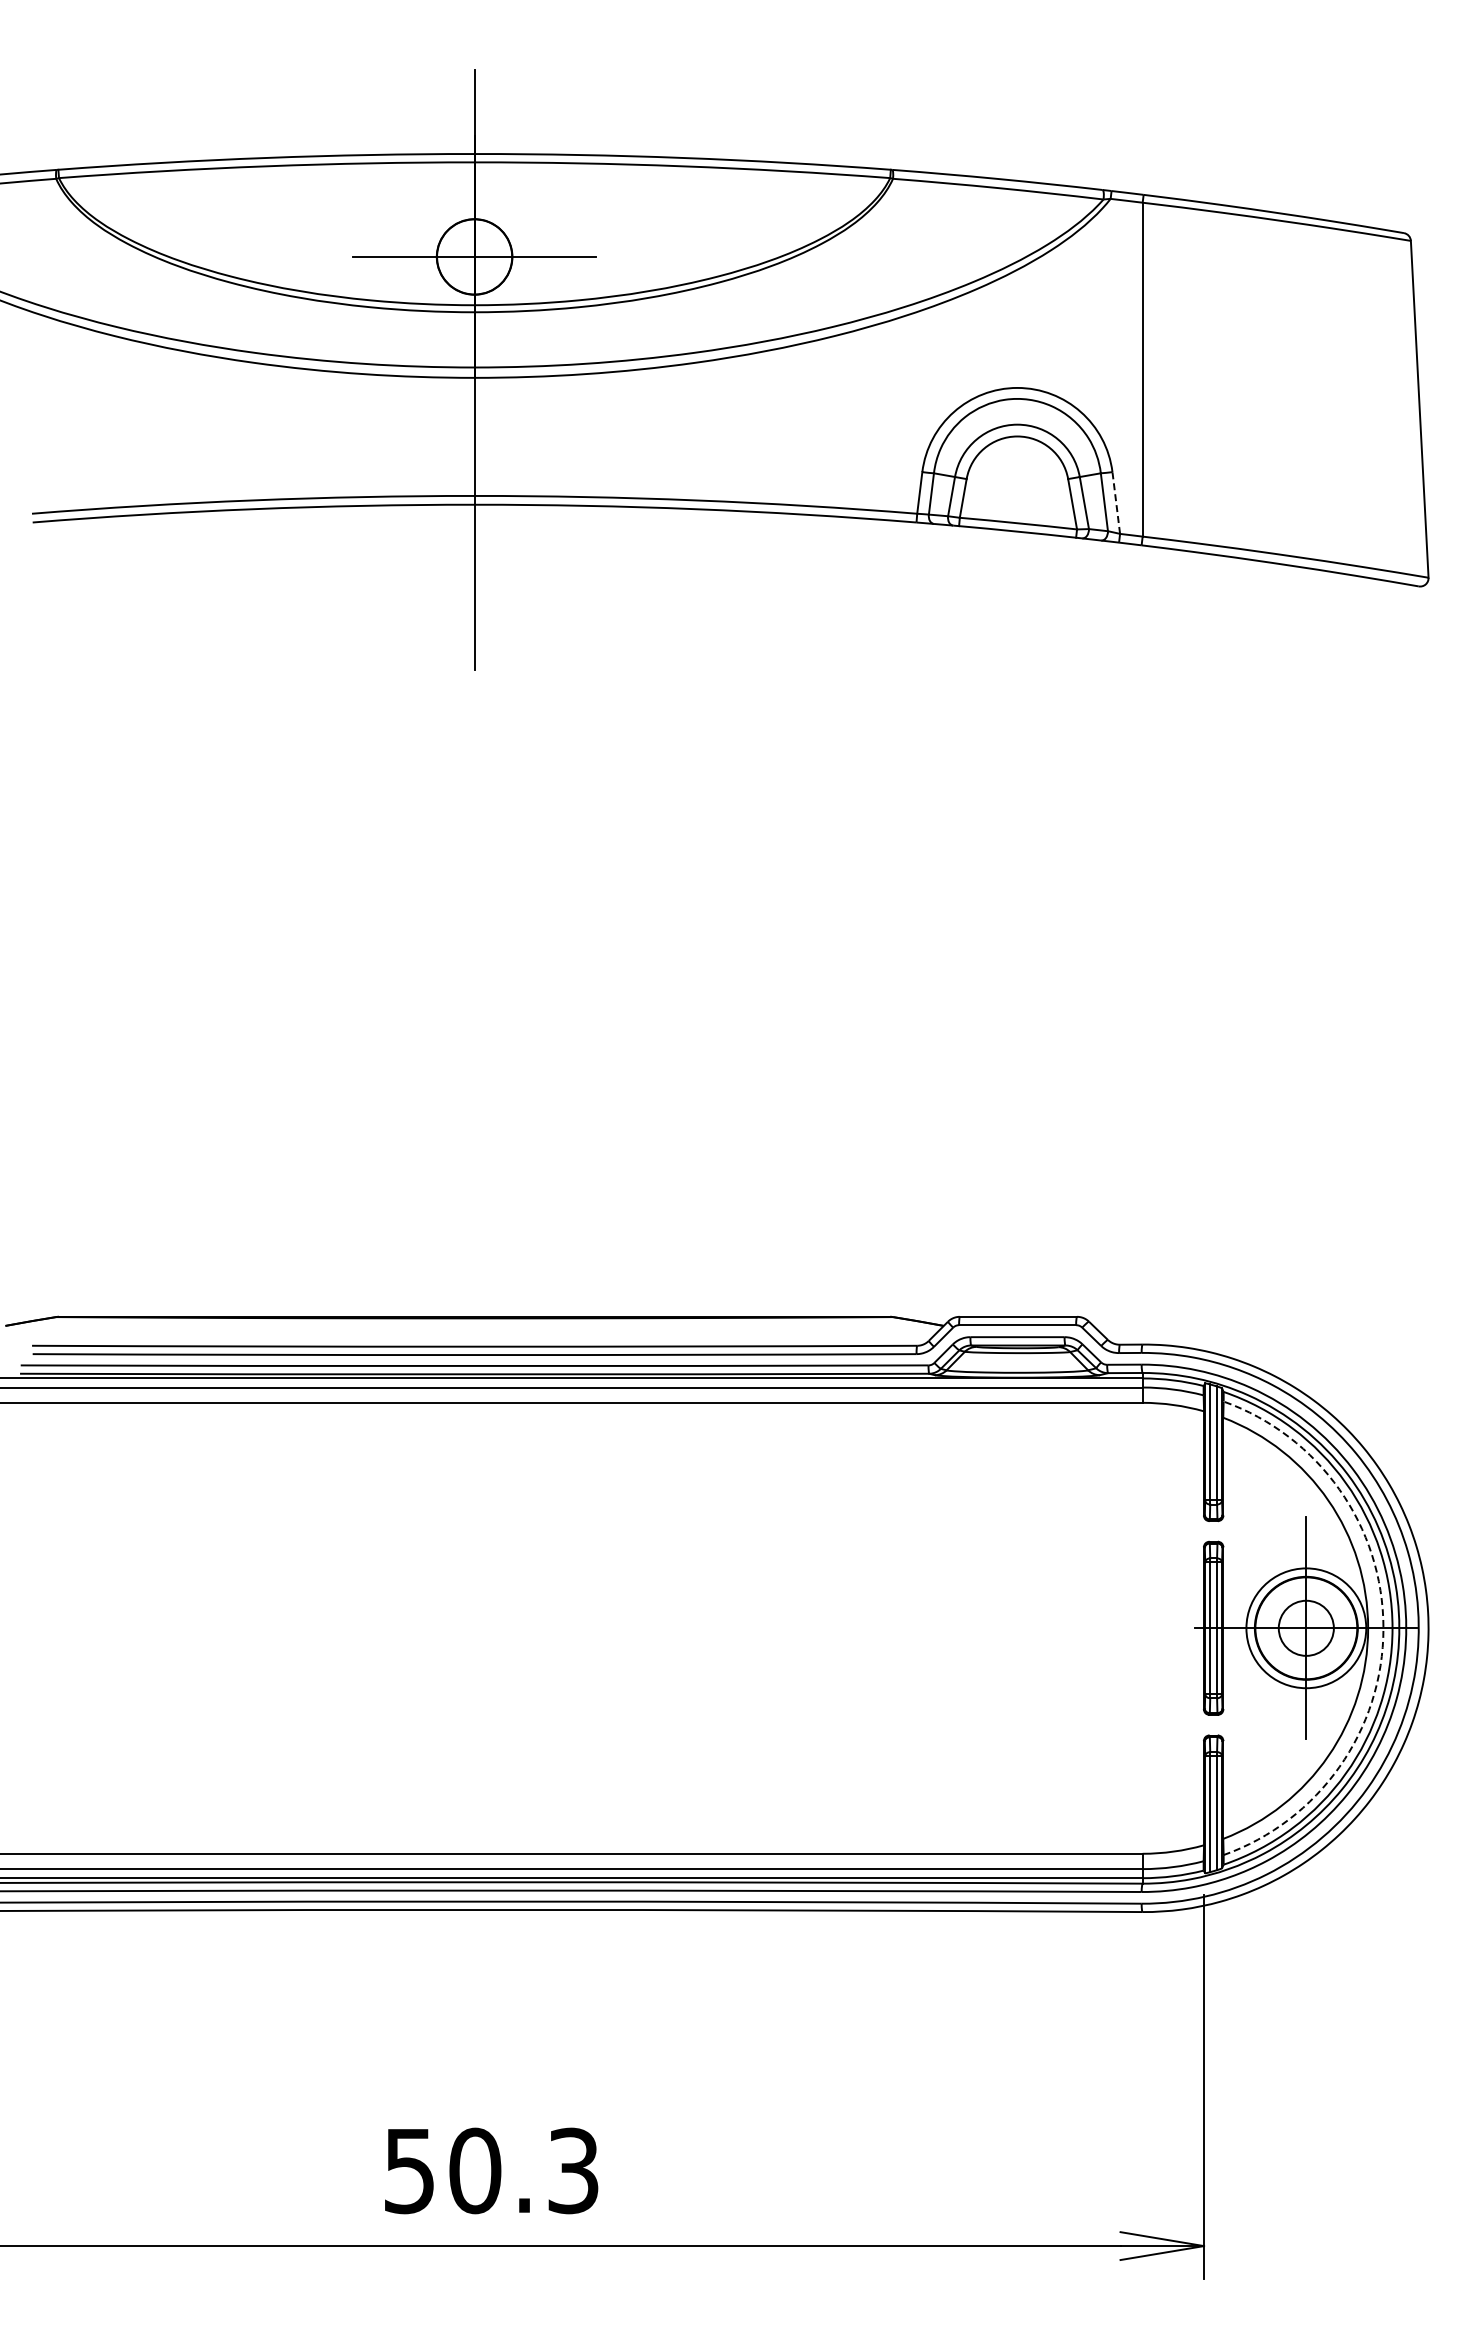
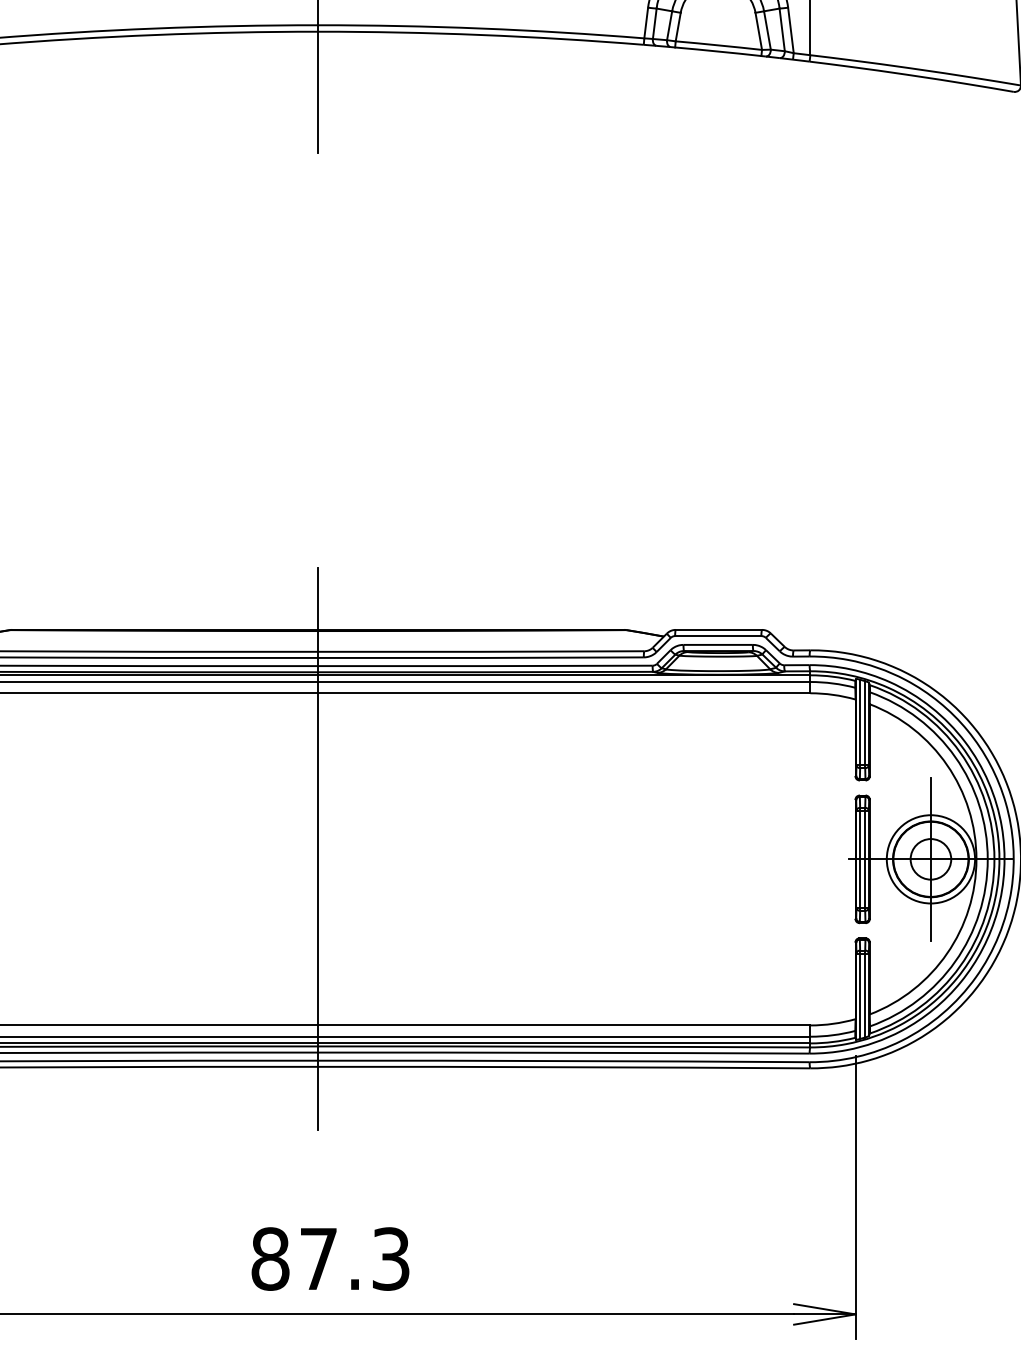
line: (1116, 502) -> (791, 30), dashed -> solid
line: (474, 1614) -> (318, 849), added
arc: (1383, 1628) -> (987, 859), dashed -> solid
text: (442, 2170) -> (294, 1258), 50.3 -> 87.3

